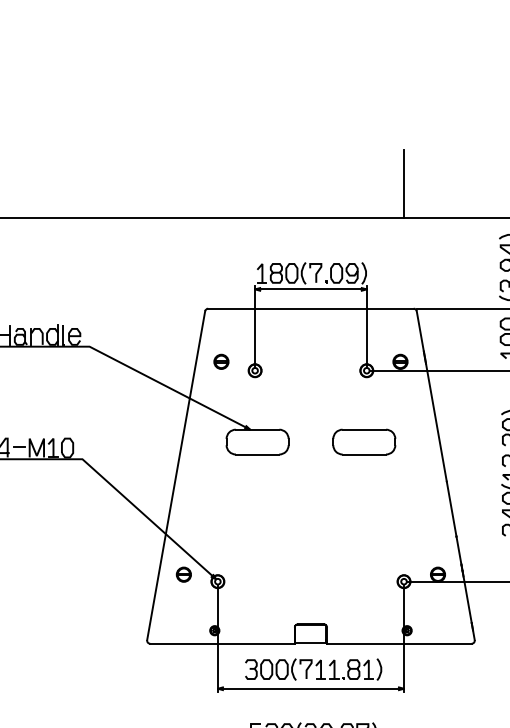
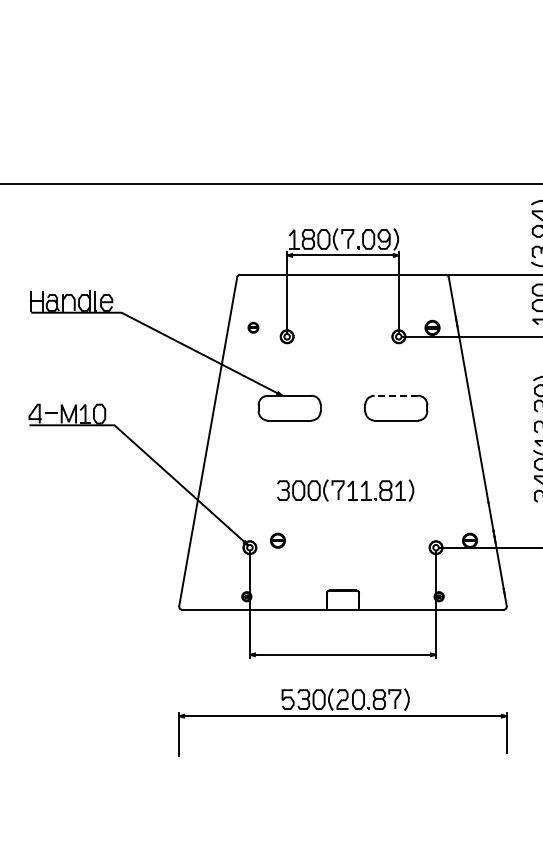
line: (403, 183) -> (435, 149), removed
part: (221, 361) -> (253, 327), size x0.7
line: (364, 429) -> (396, 395), solid -> dashed
part: (183, 574) -> (277, 540), moved
part: (313, 669) -> (345, 490), moved

